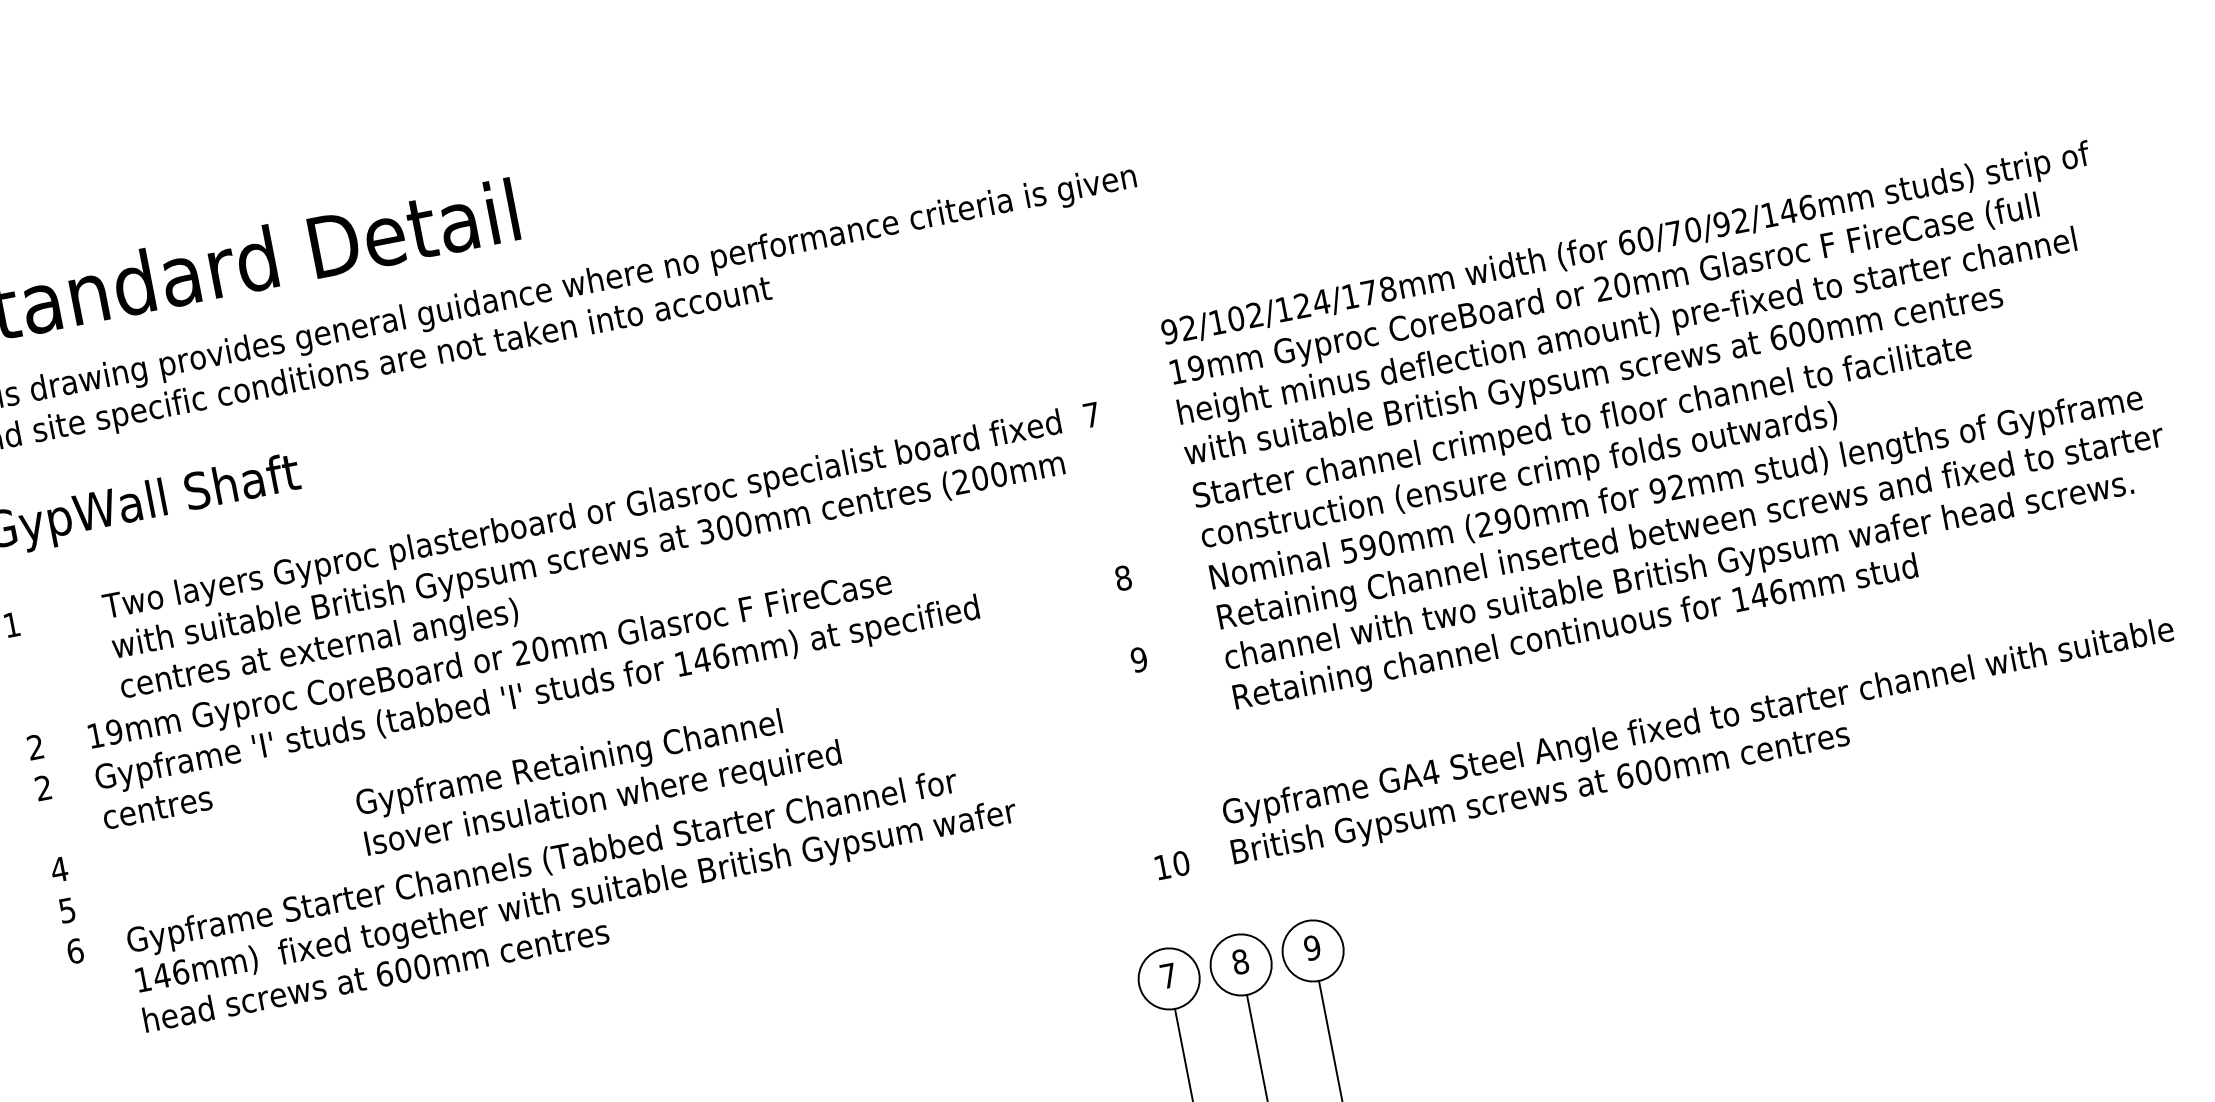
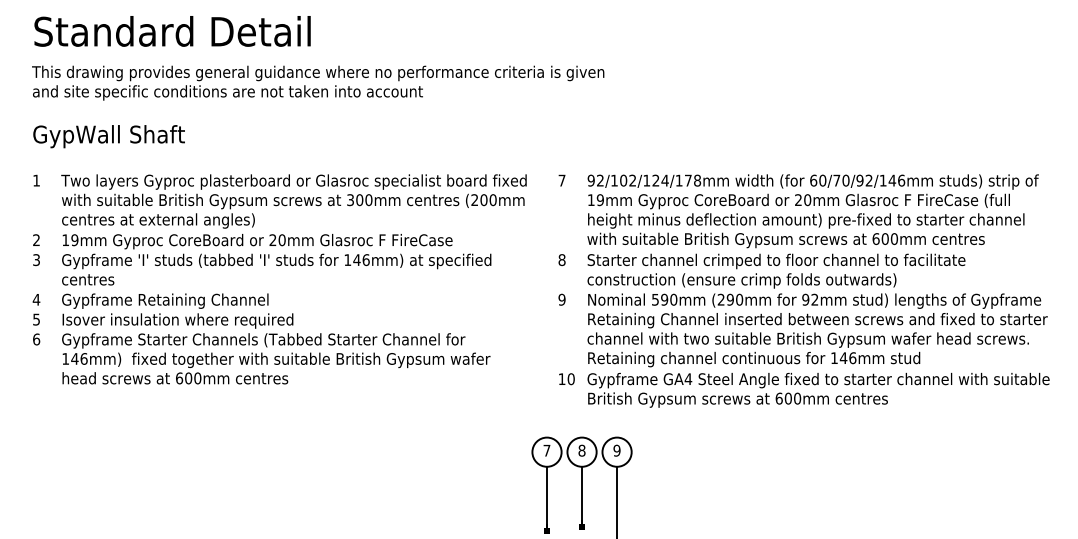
text: (1670, 425) -> (817, 270), moved
text: (589, 557) -> (293, 201), moved
text: (598, 779) -> (177, 310), moved
text: (43, 788) -> (36, 260), 2 -> 3
text: (1171, 866) -> (566, 379), moved

